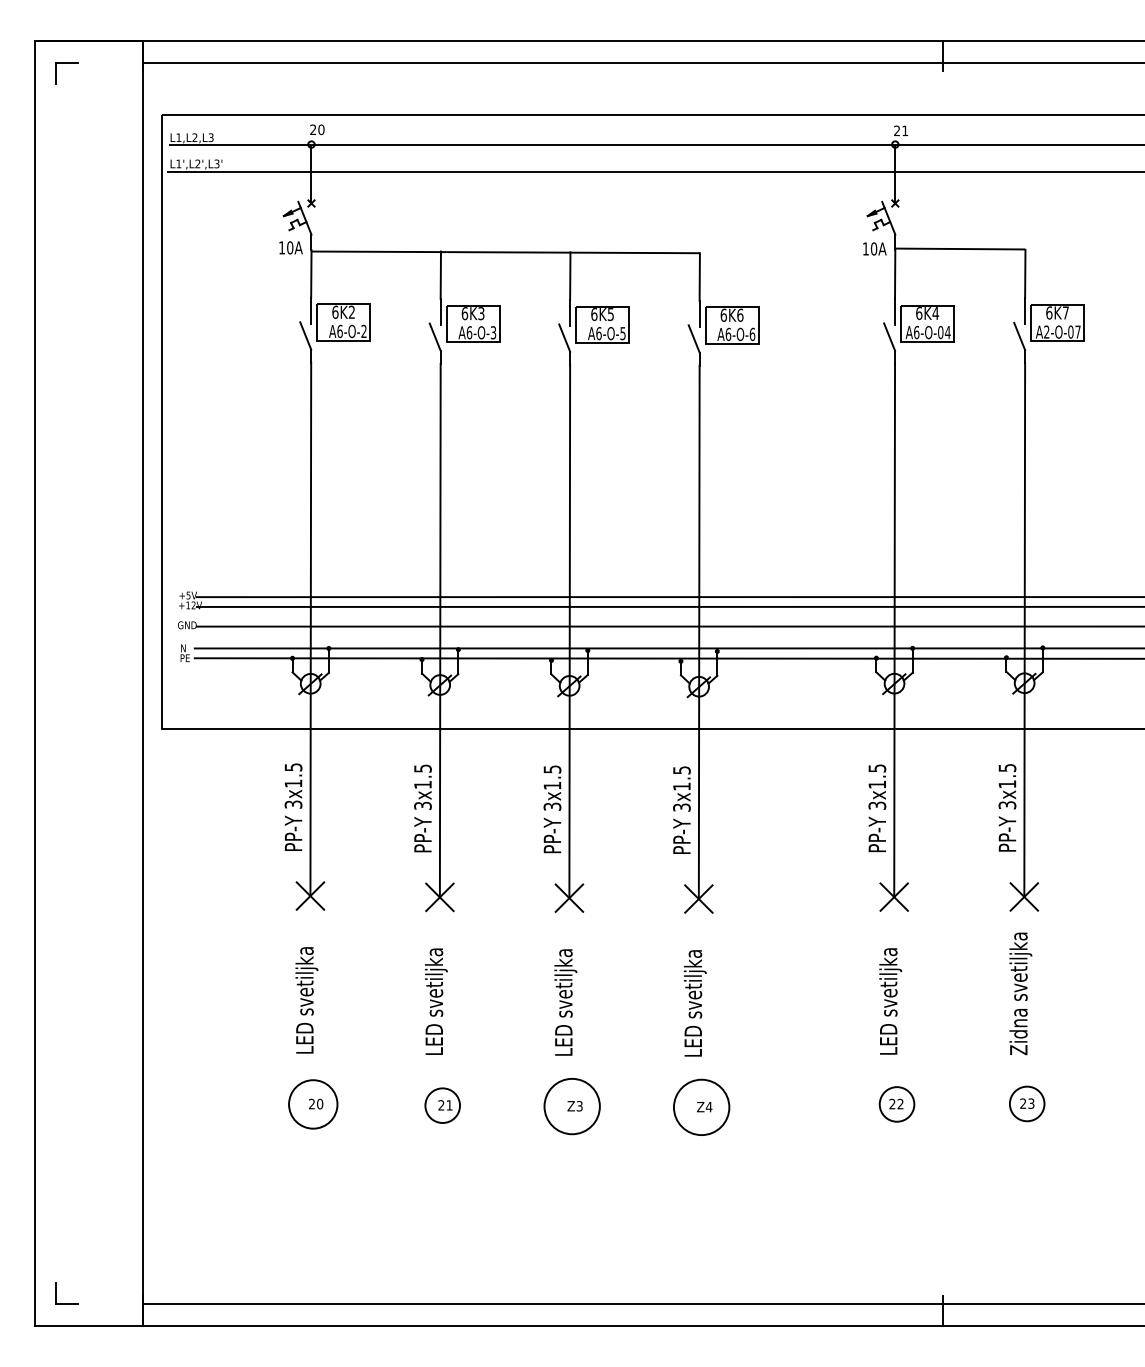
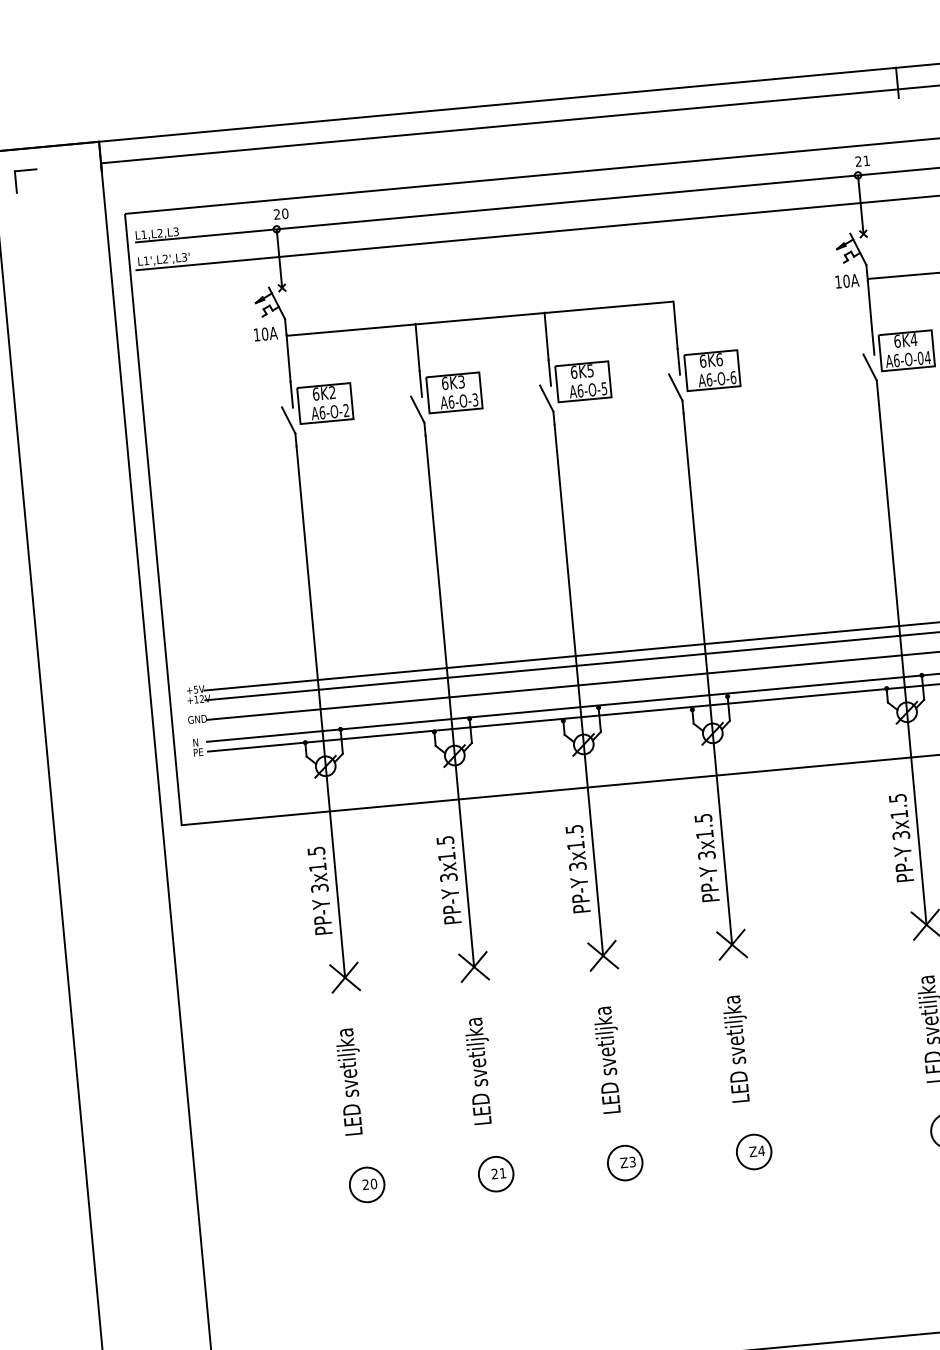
circle: (312, 1104) -> (366, 1185), size x0.71
circle: (571, 1106) -> (624, 1163), size x0.62
circle: (701, 1107) -> (754, 1152), size x0.62

